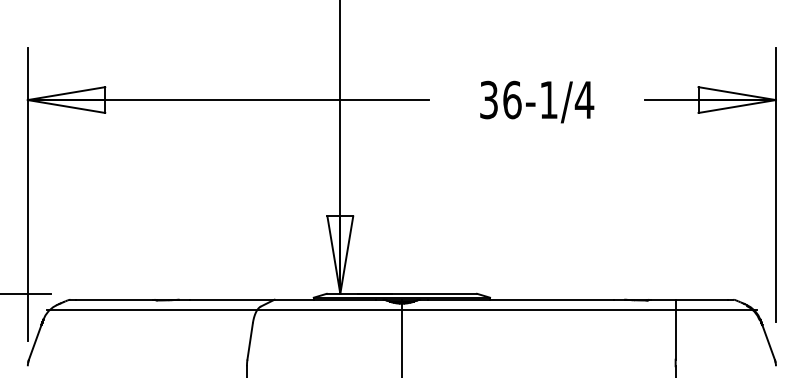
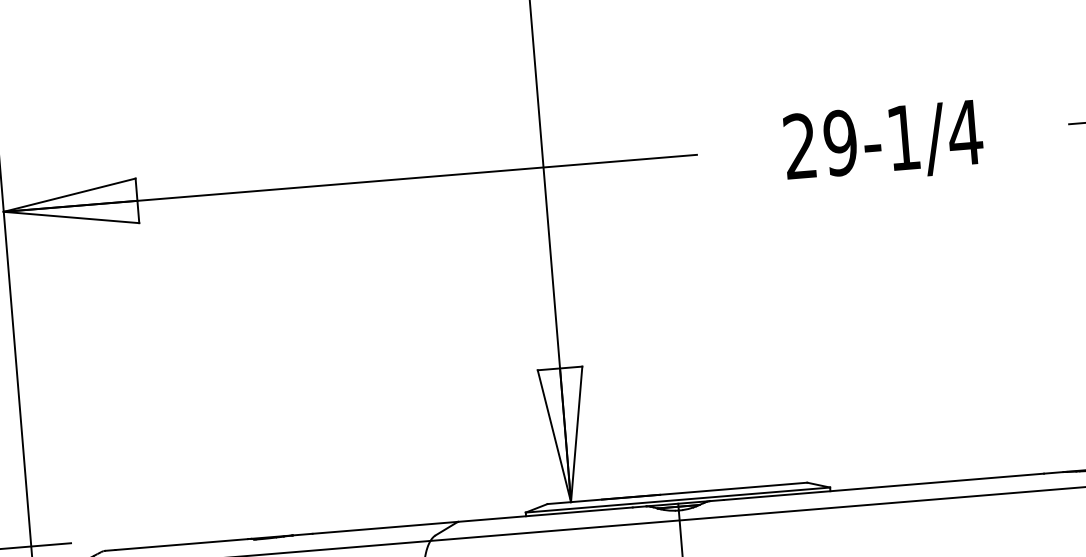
text: (500, 99) -> (820, 143), 36-1/4 -> 29-1/4

